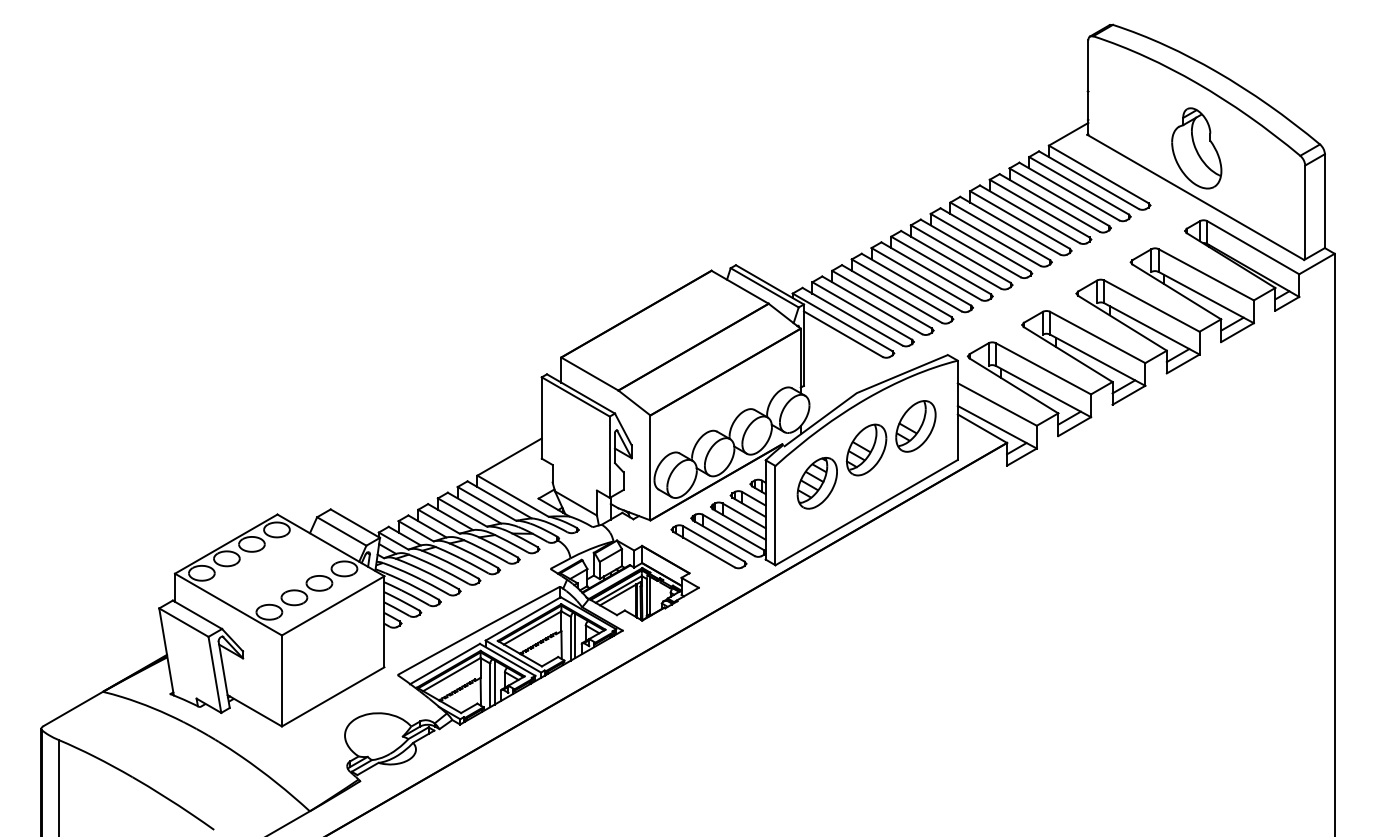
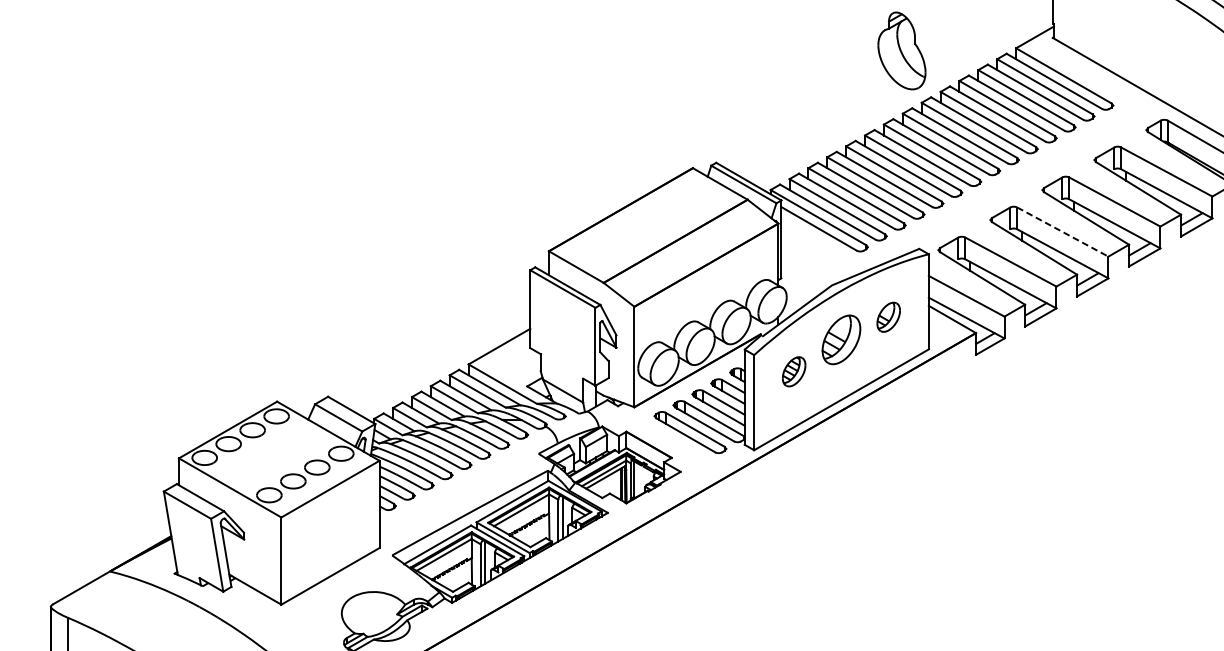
part: (1196, 148) -> (901, 51), moved
line: (1098, 337) -> (1063, 232), solid -> dashed
part: (915, 426) -> (888, 317), size x0.6
part: (816, 483) -> (793, 371), size x0.6

